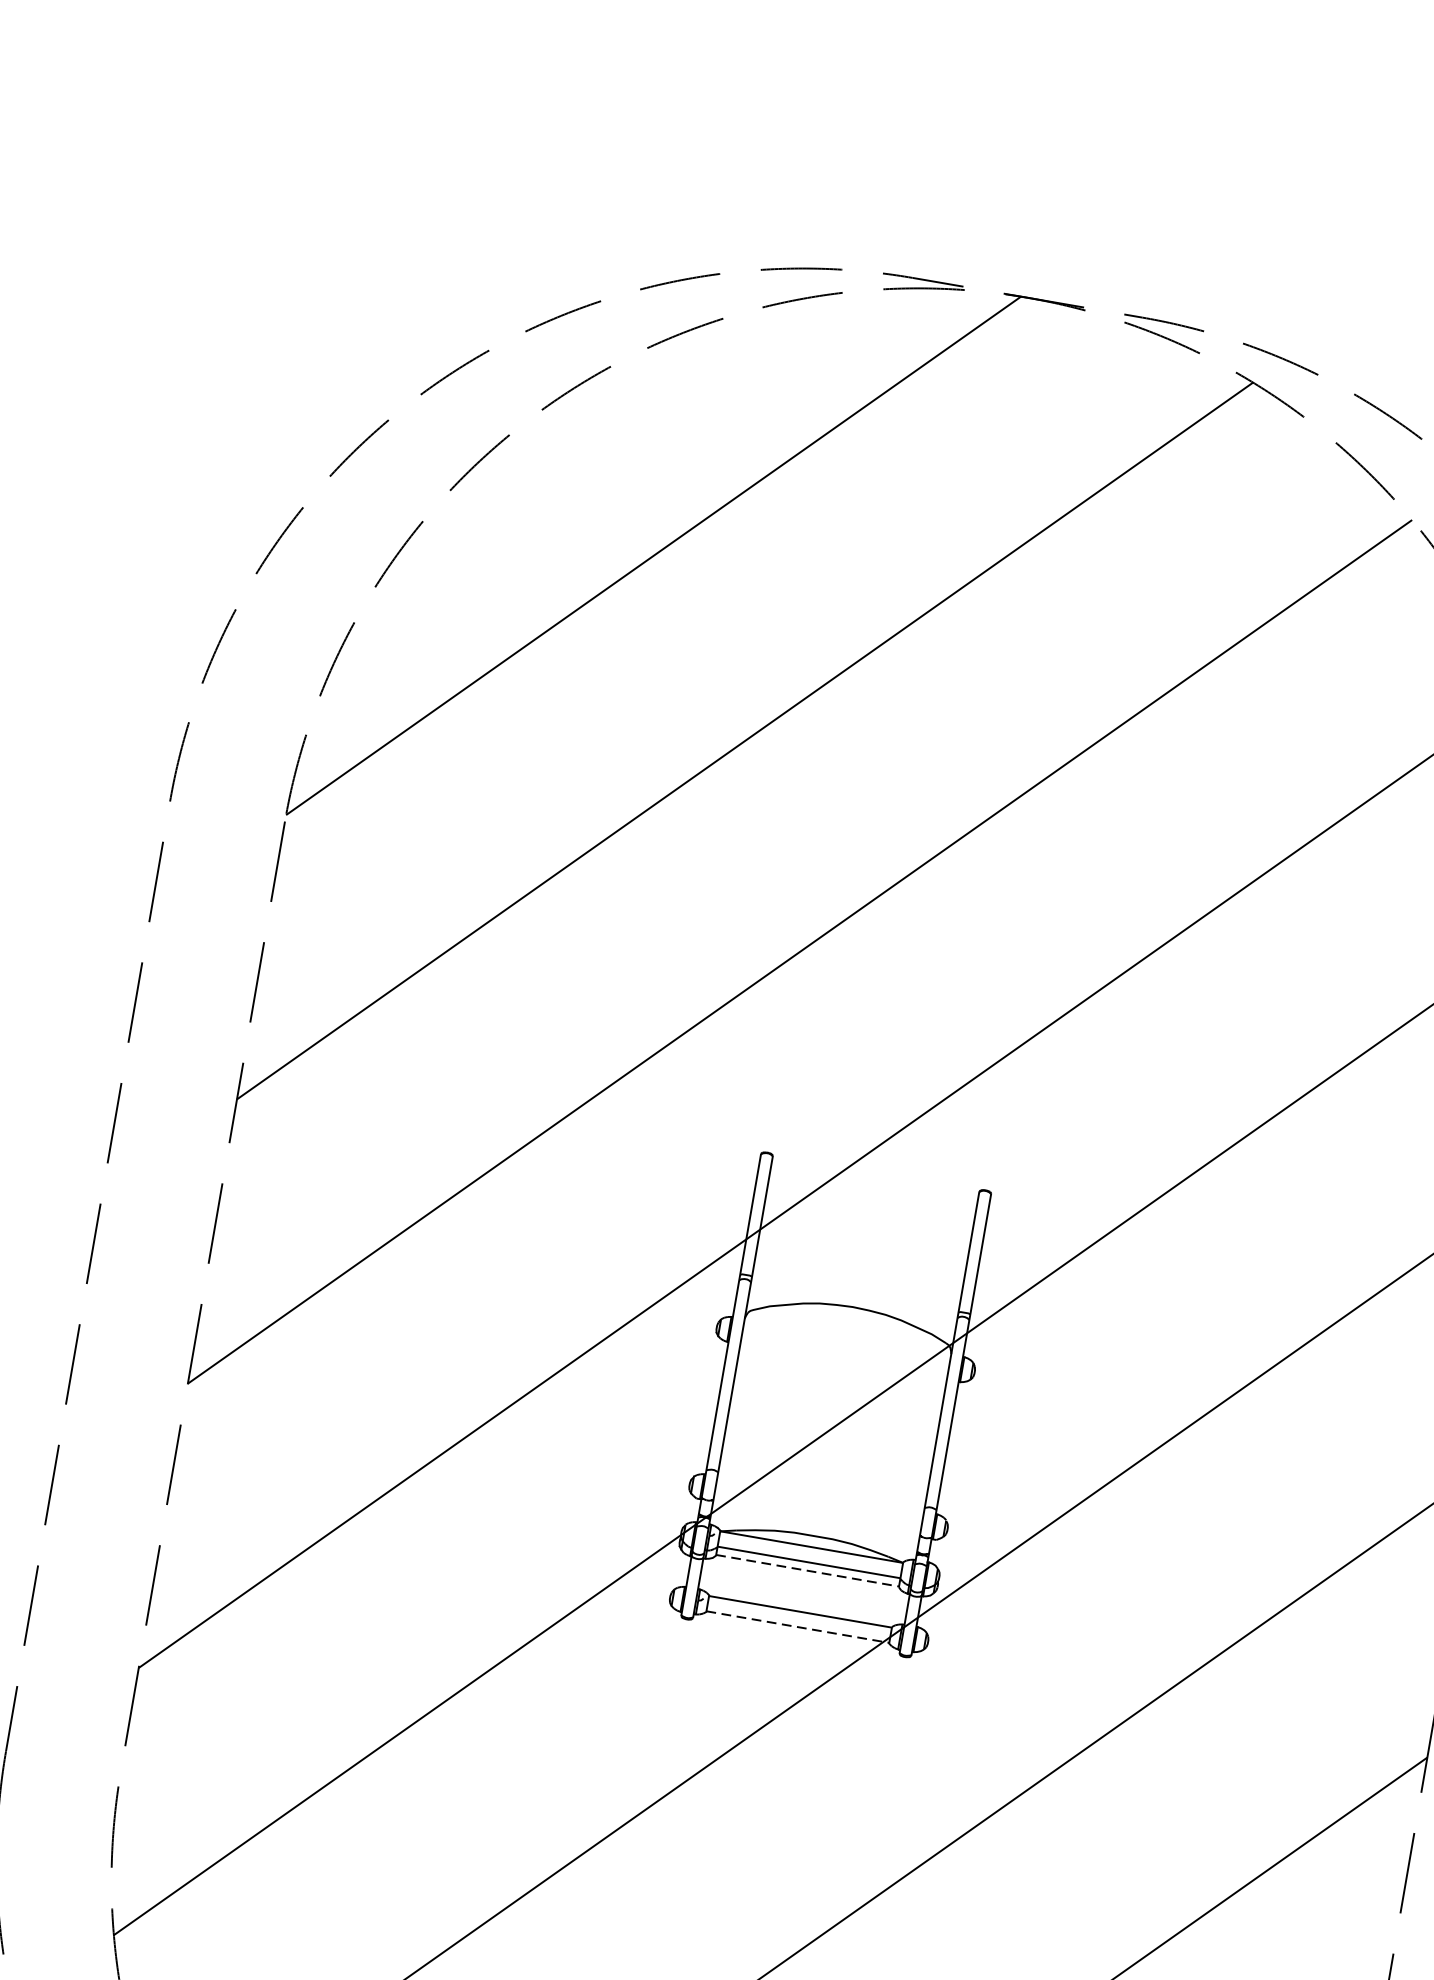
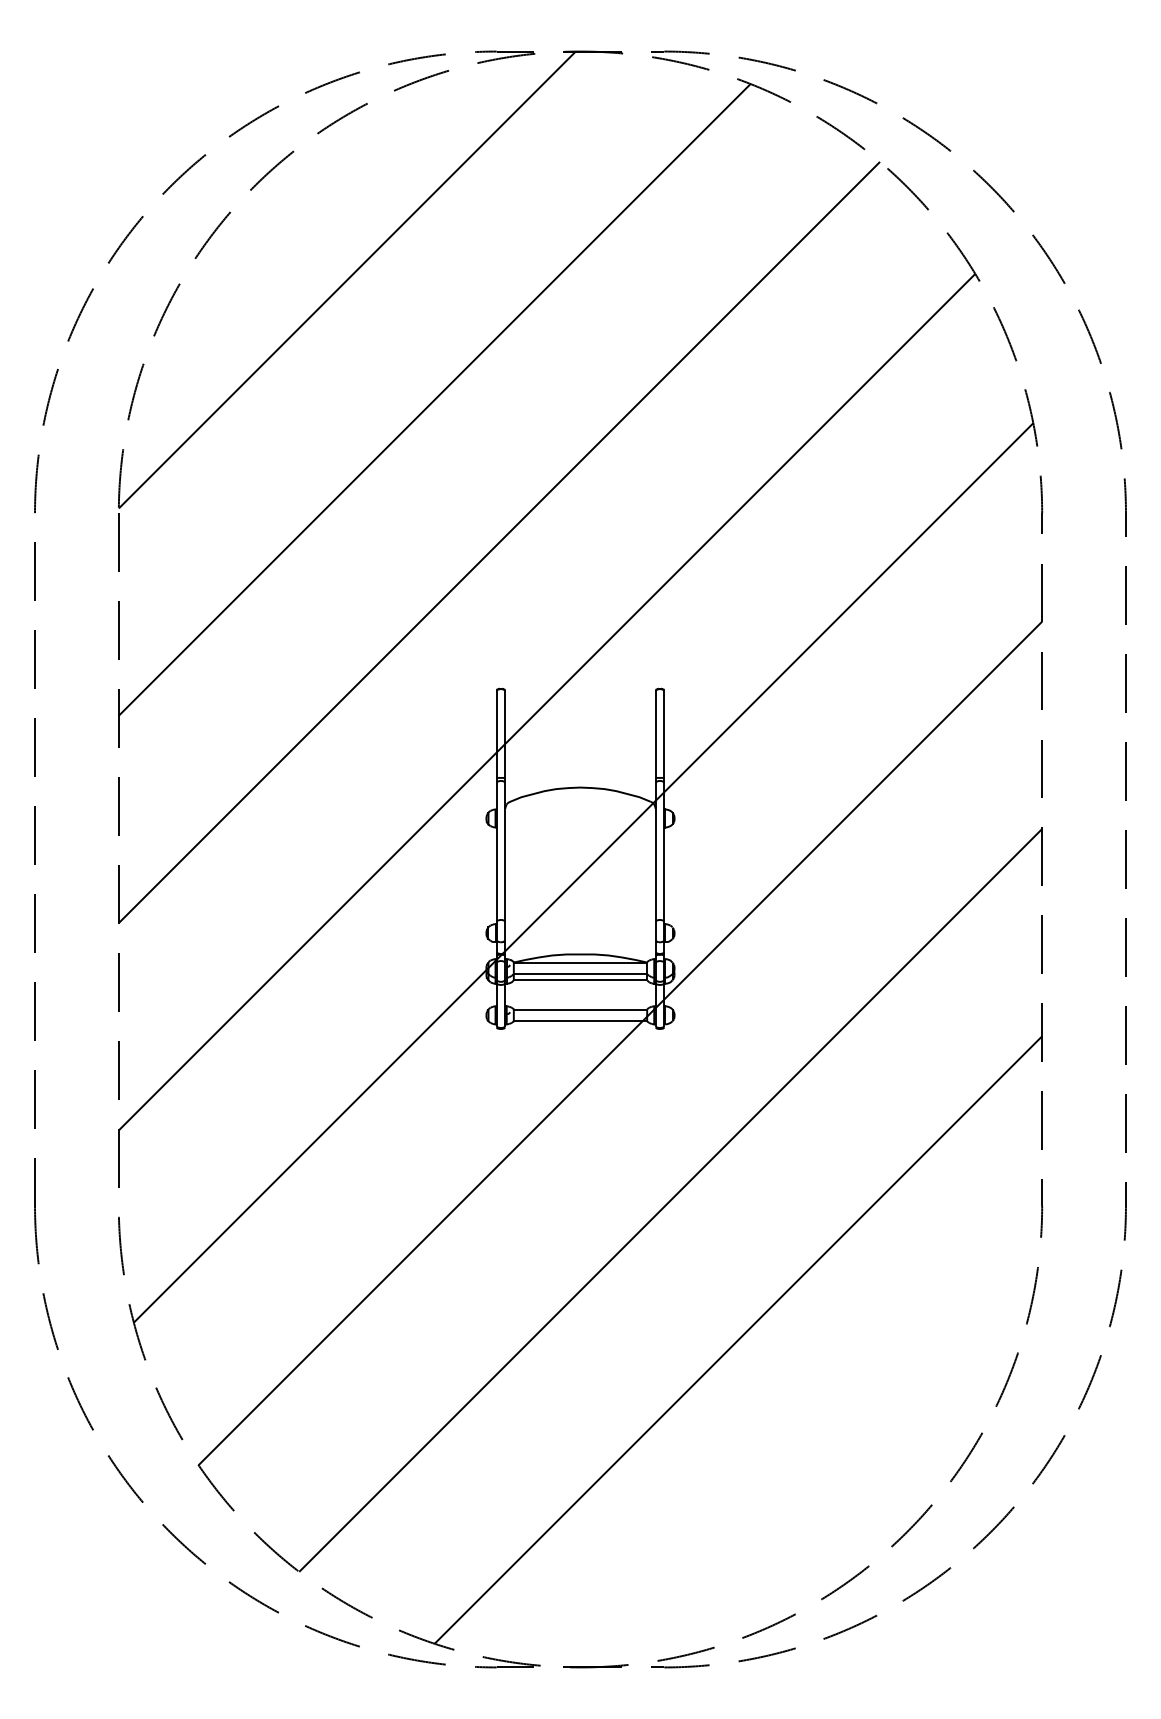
line: (807, 1570) -> (580, 979), dashed -> solid
line: (797, 1626) -> (580, 1020), dashed -> solid

